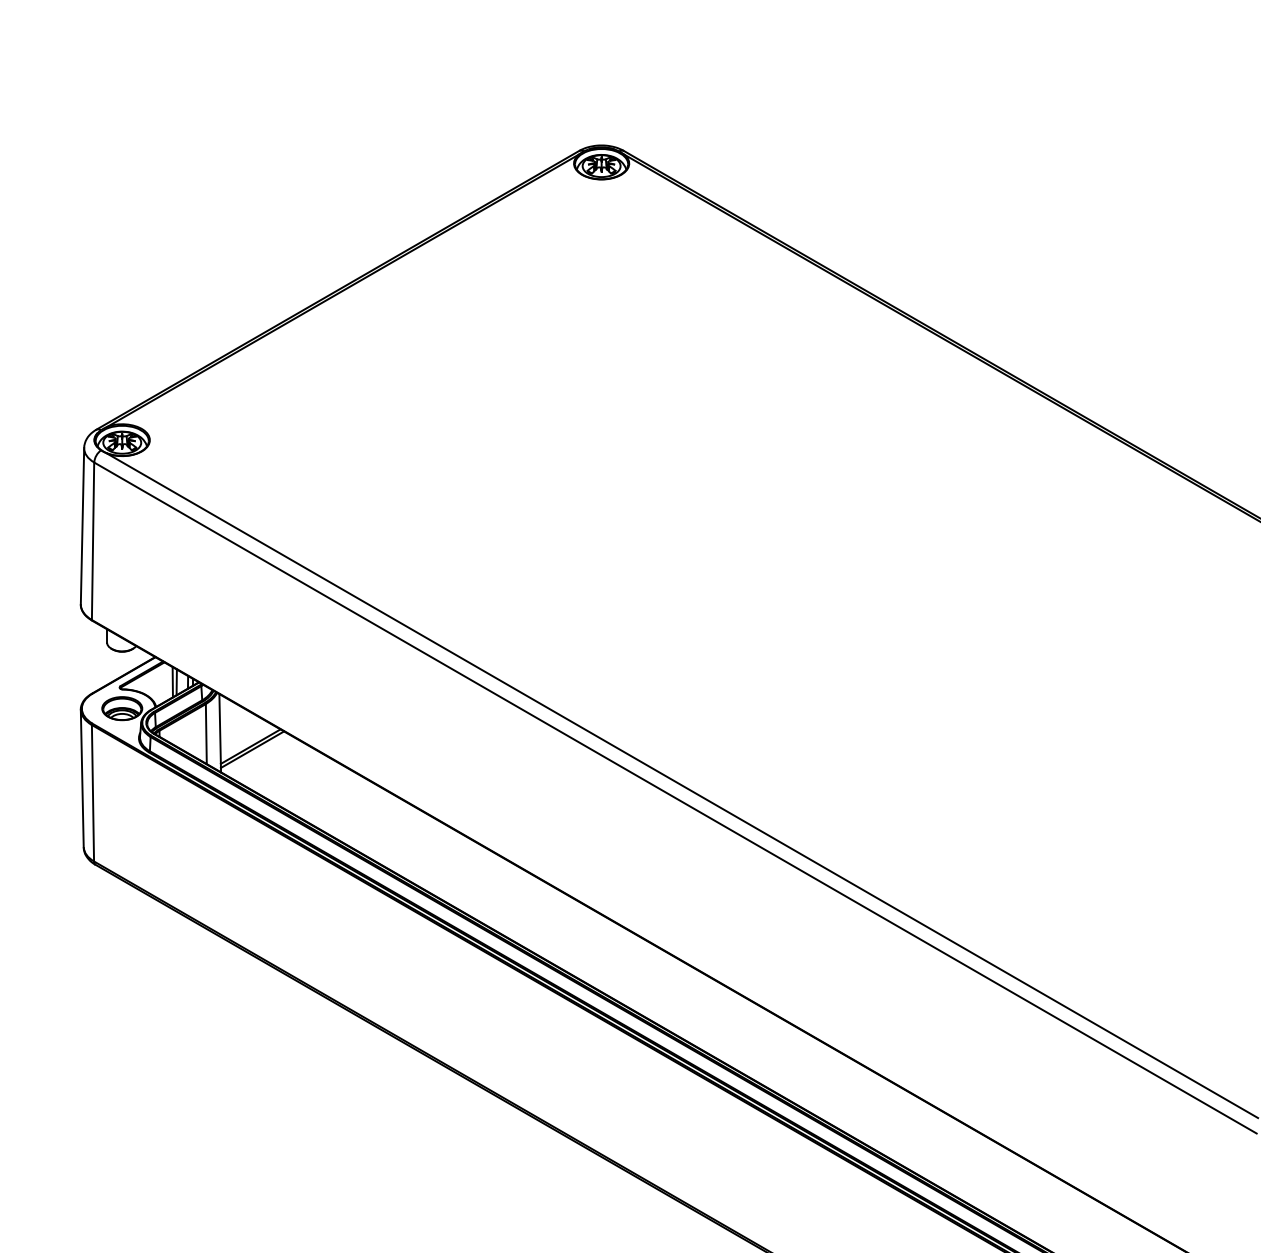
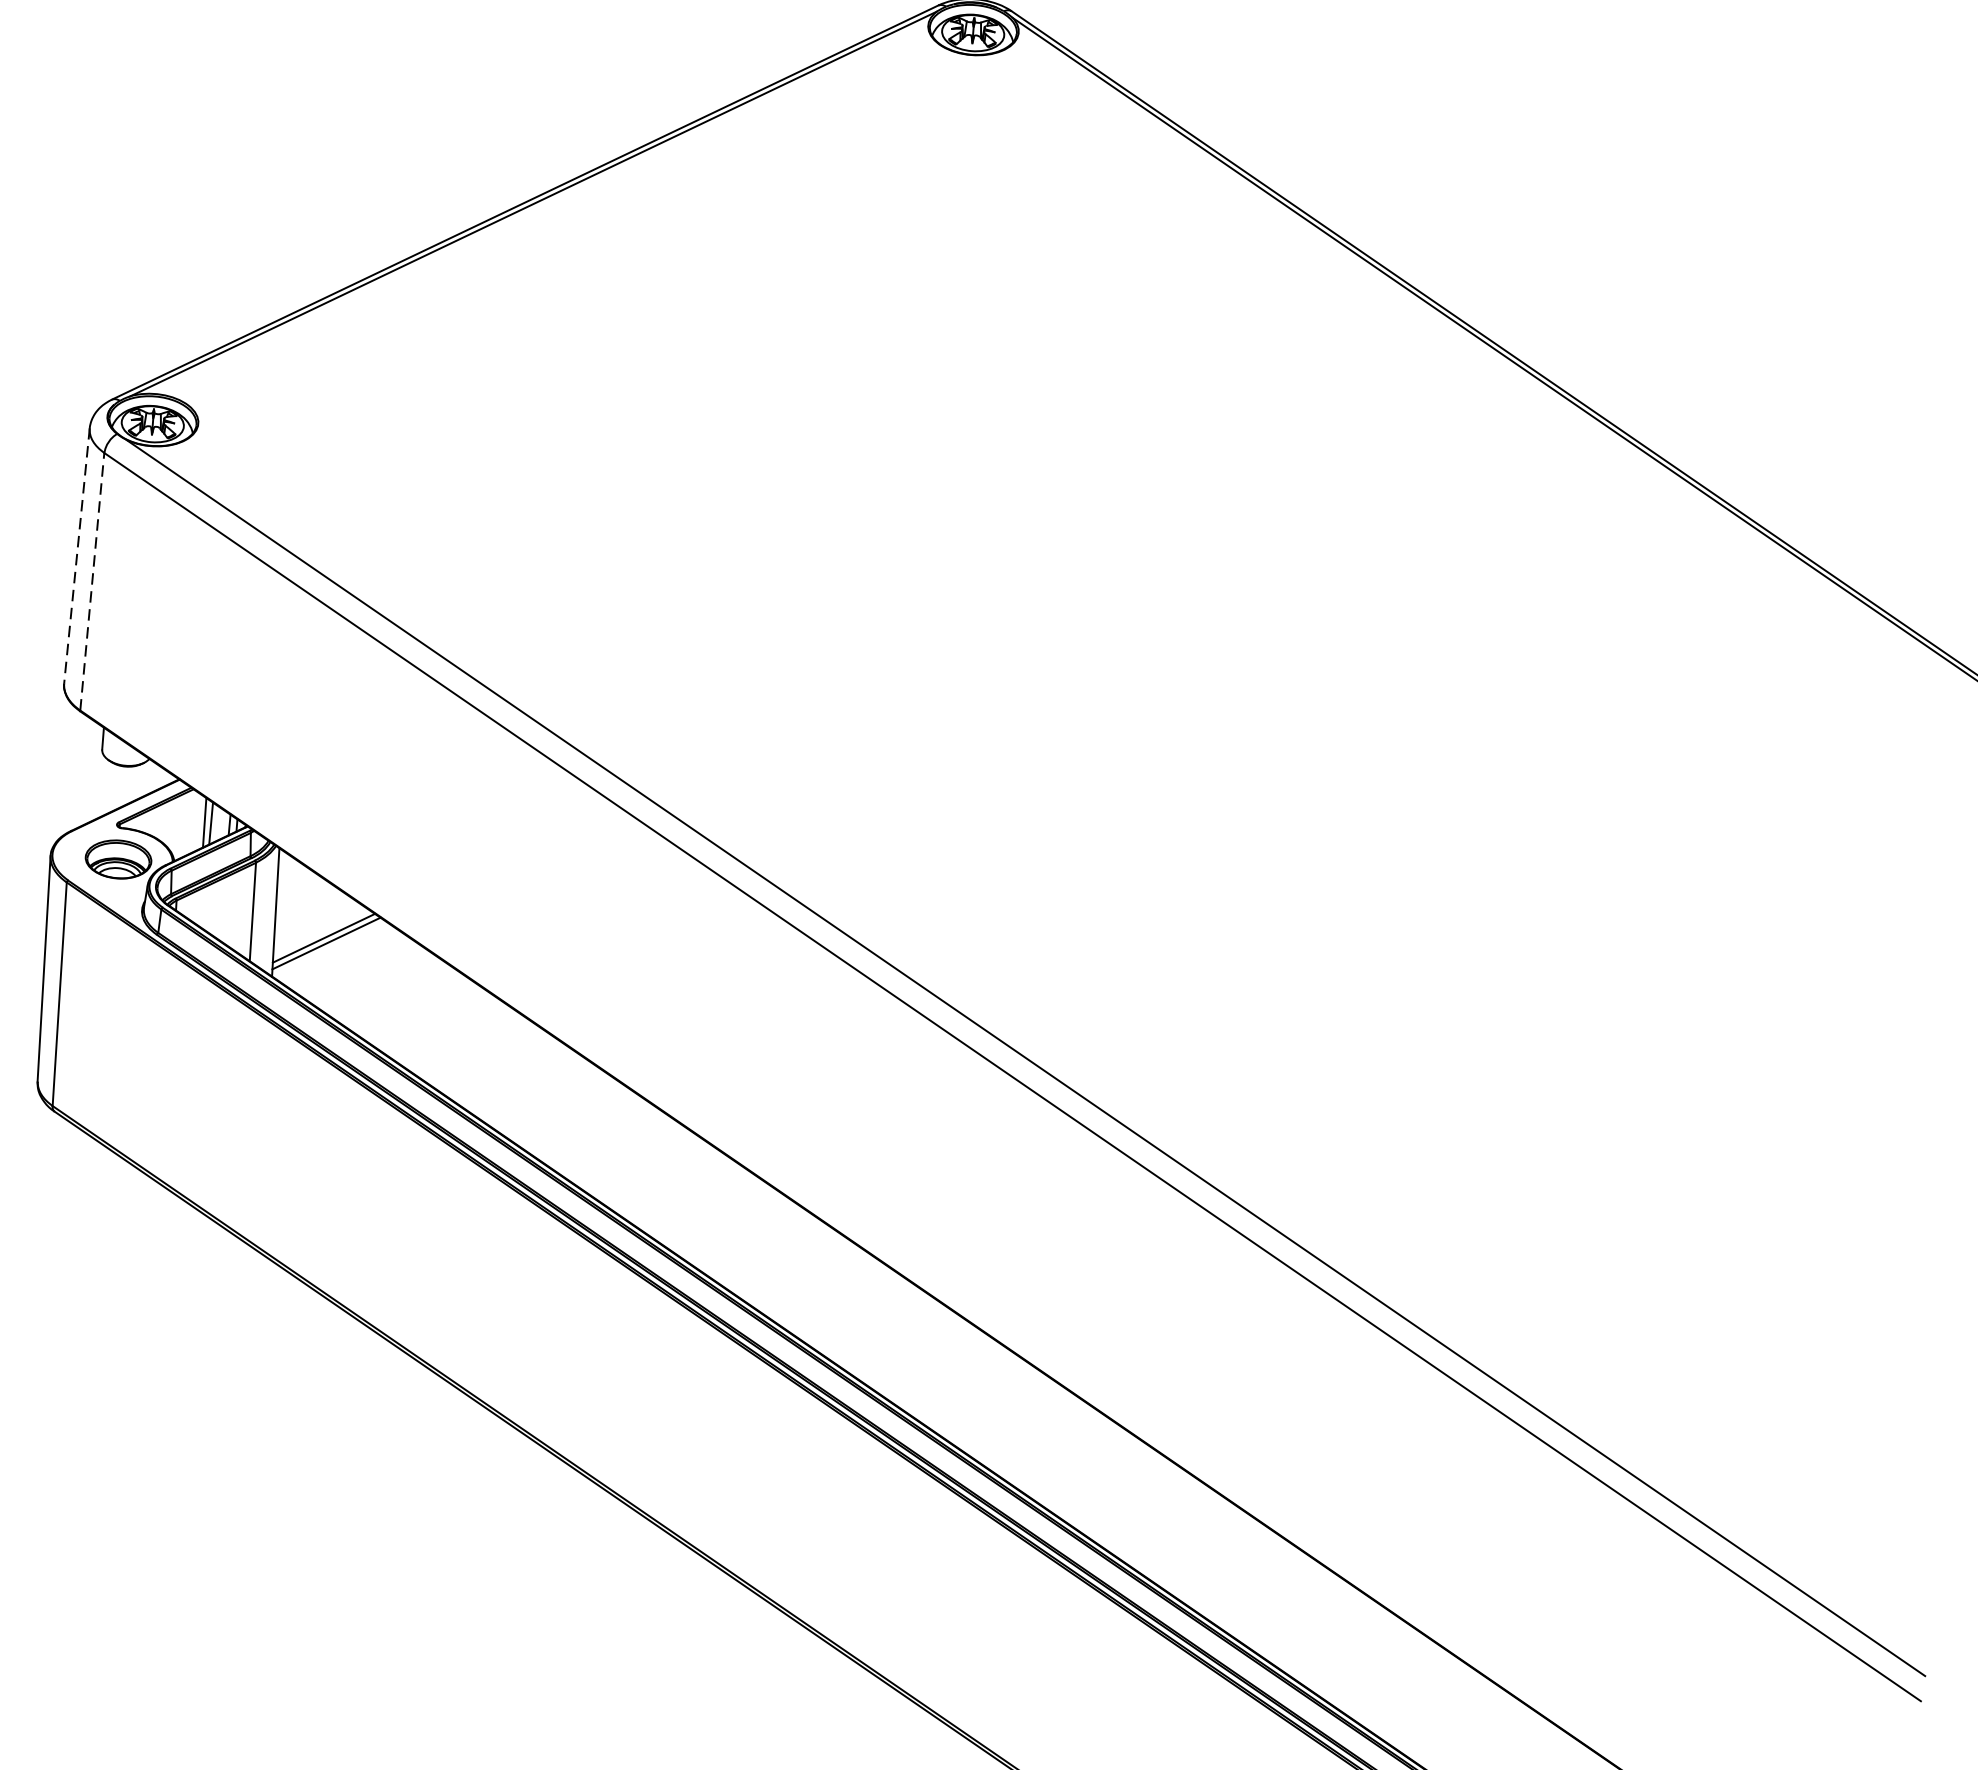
line: (82, 526) -> (76, 556), solid -> dashed
line: (93, 541) -> (92, 582), solid -> dashed

